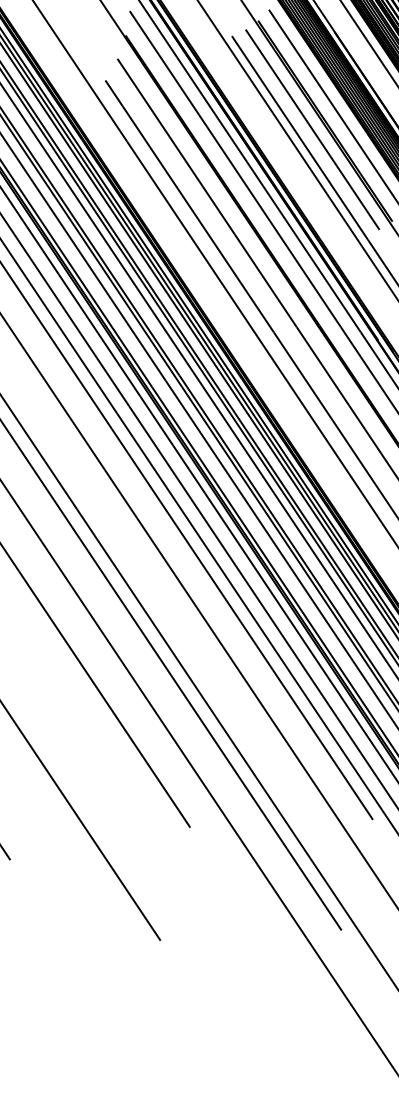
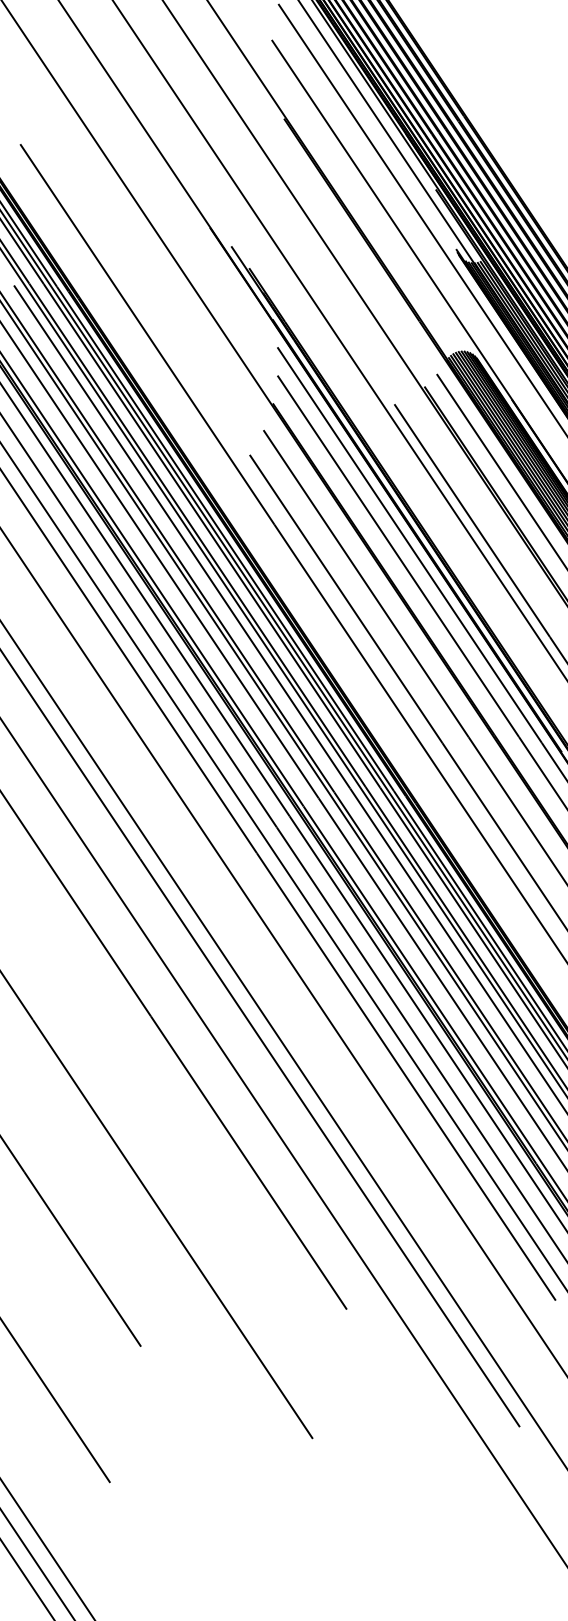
line: (312, 129) -> (486, 510), removed

